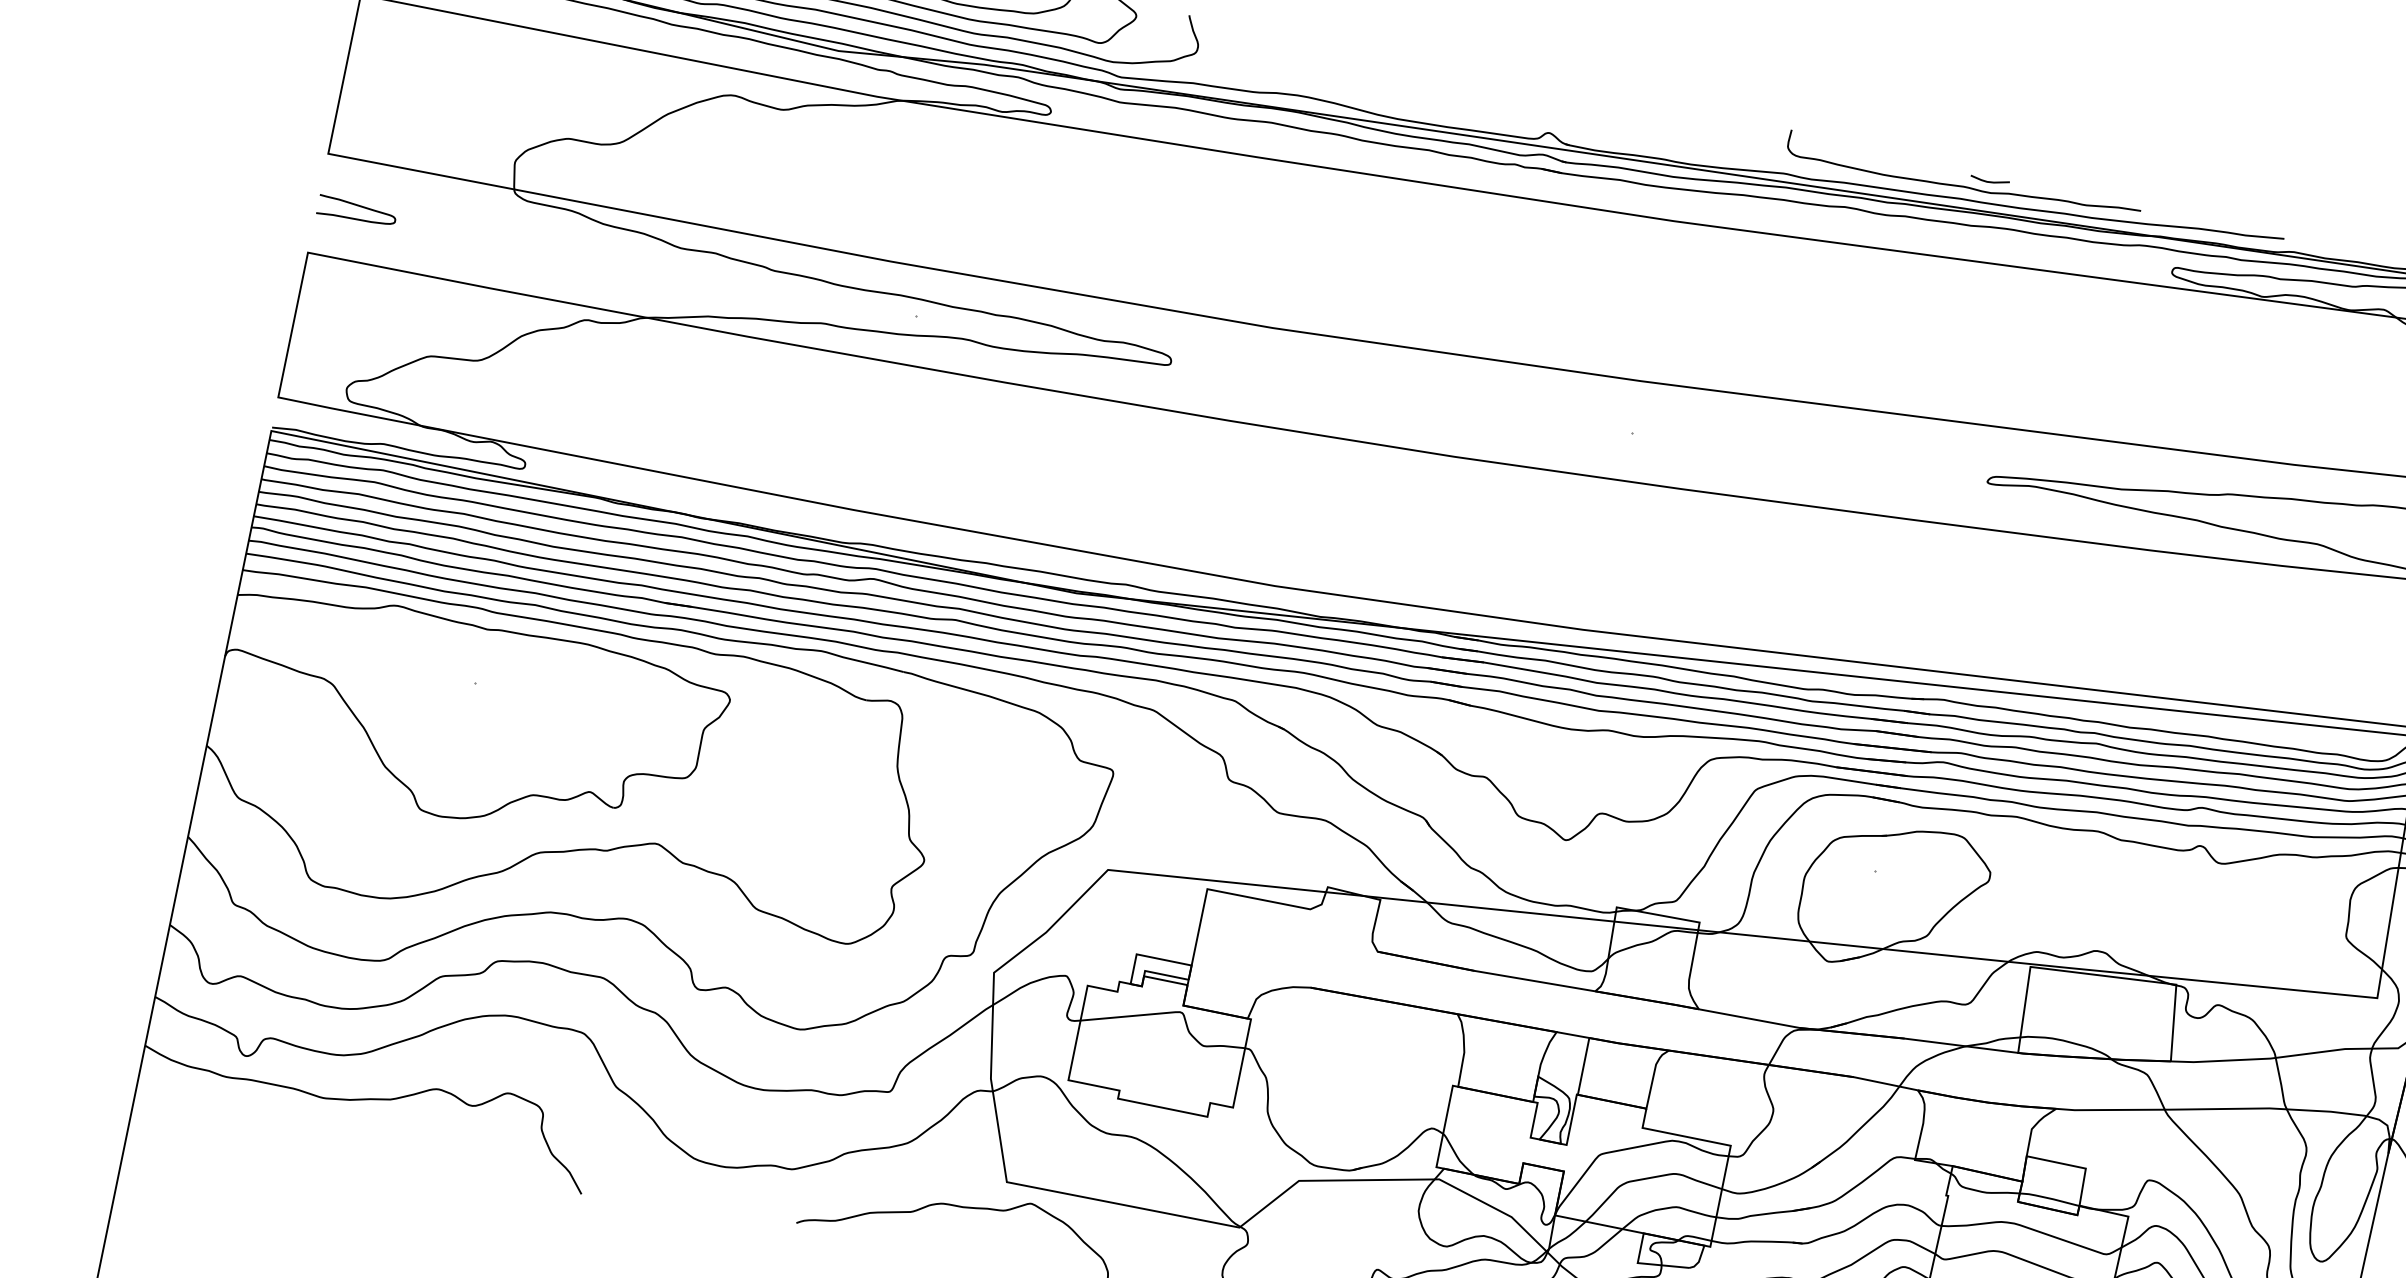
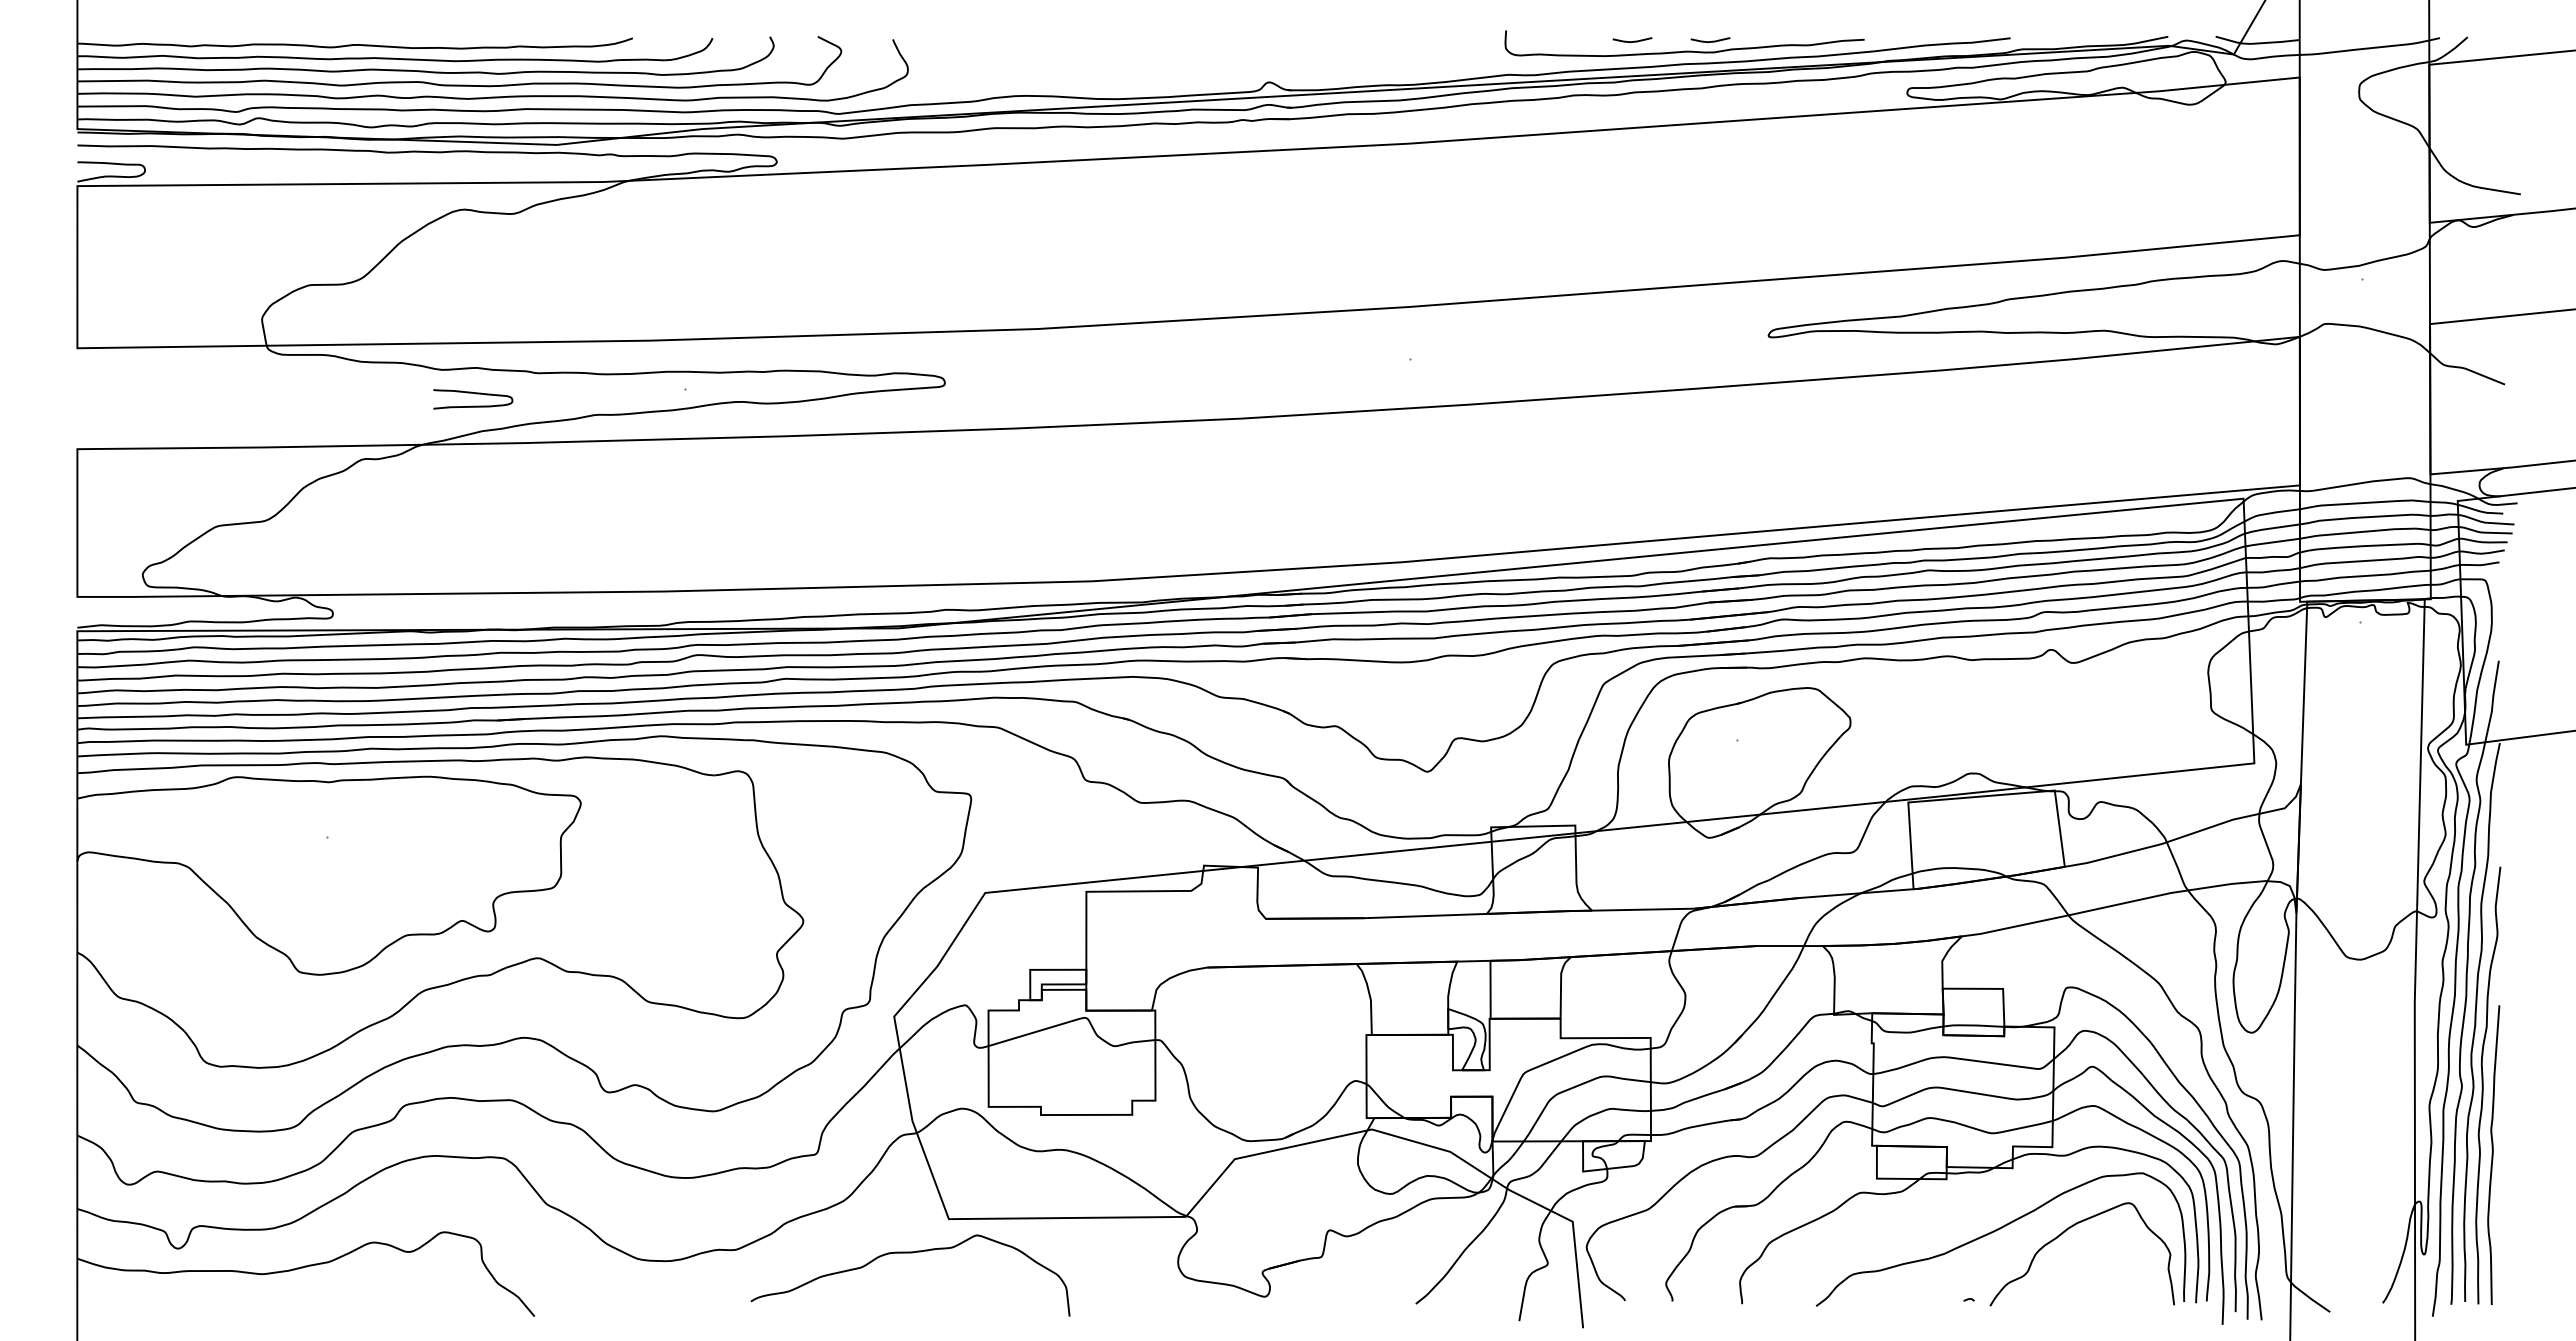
line: (1913, 166) -> (1632, 41), added
curve: (360, 207) -> (475, 394), moved

